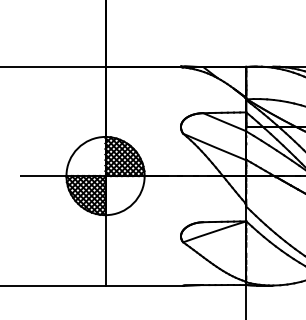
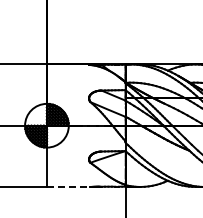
line: (144, 284) -> (68, 186), solid -> dashed

